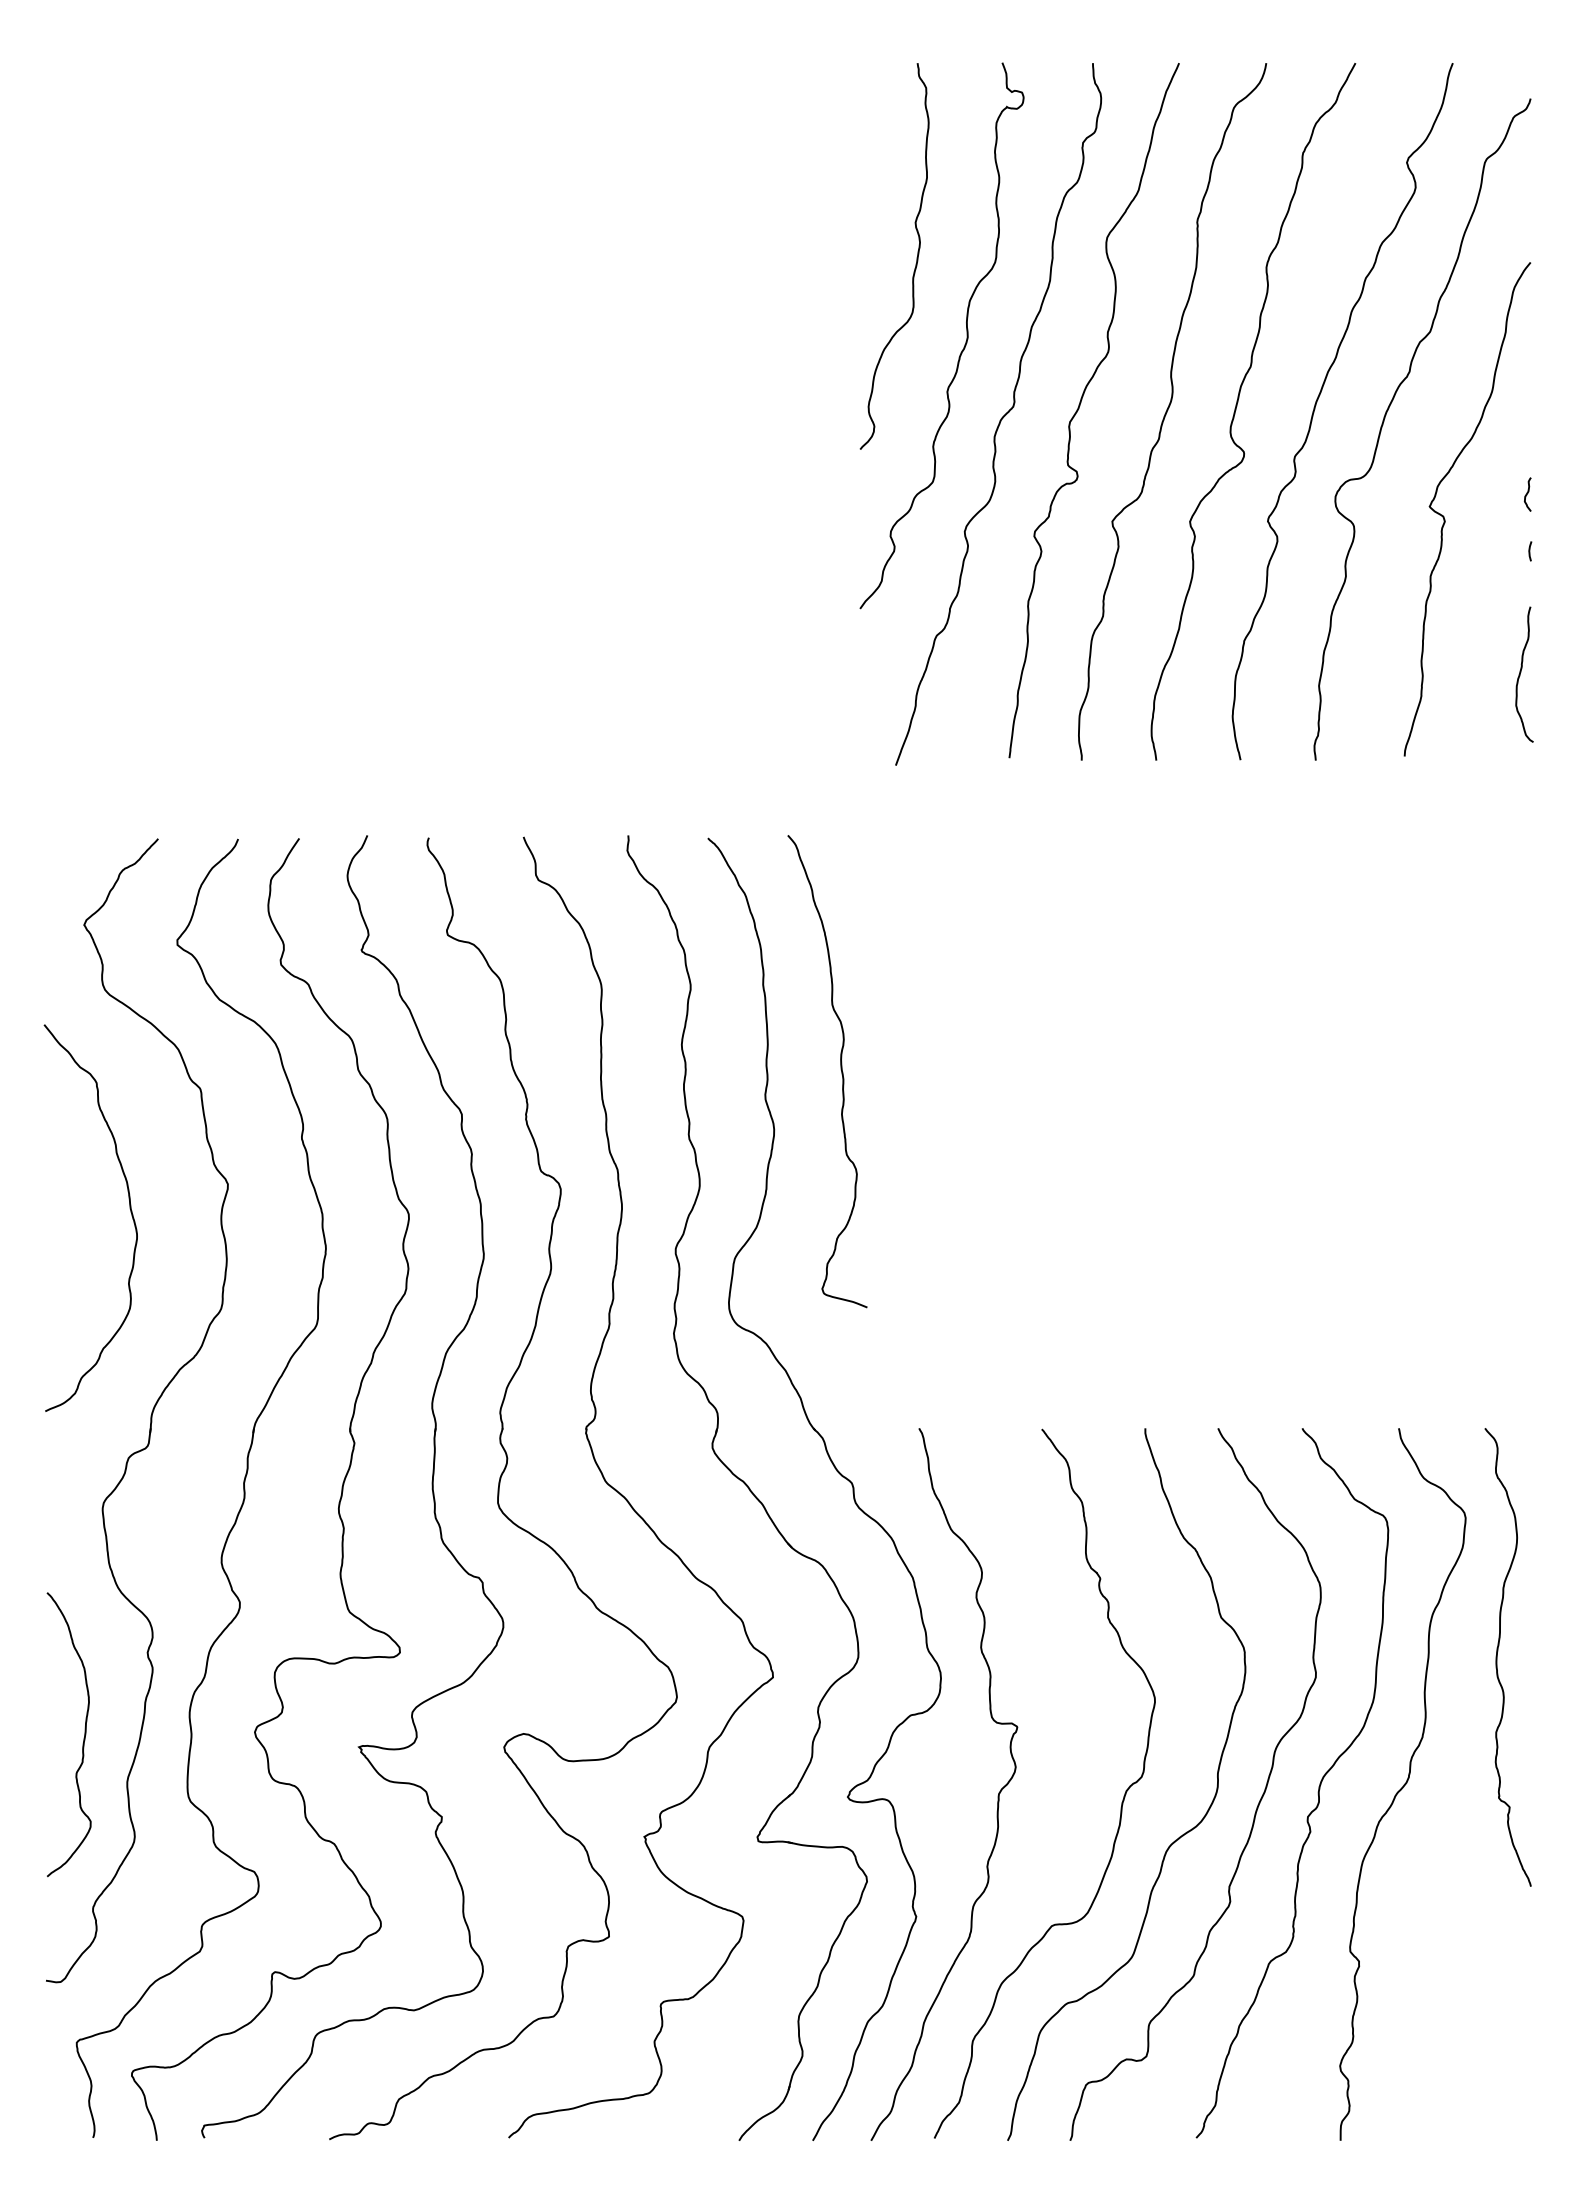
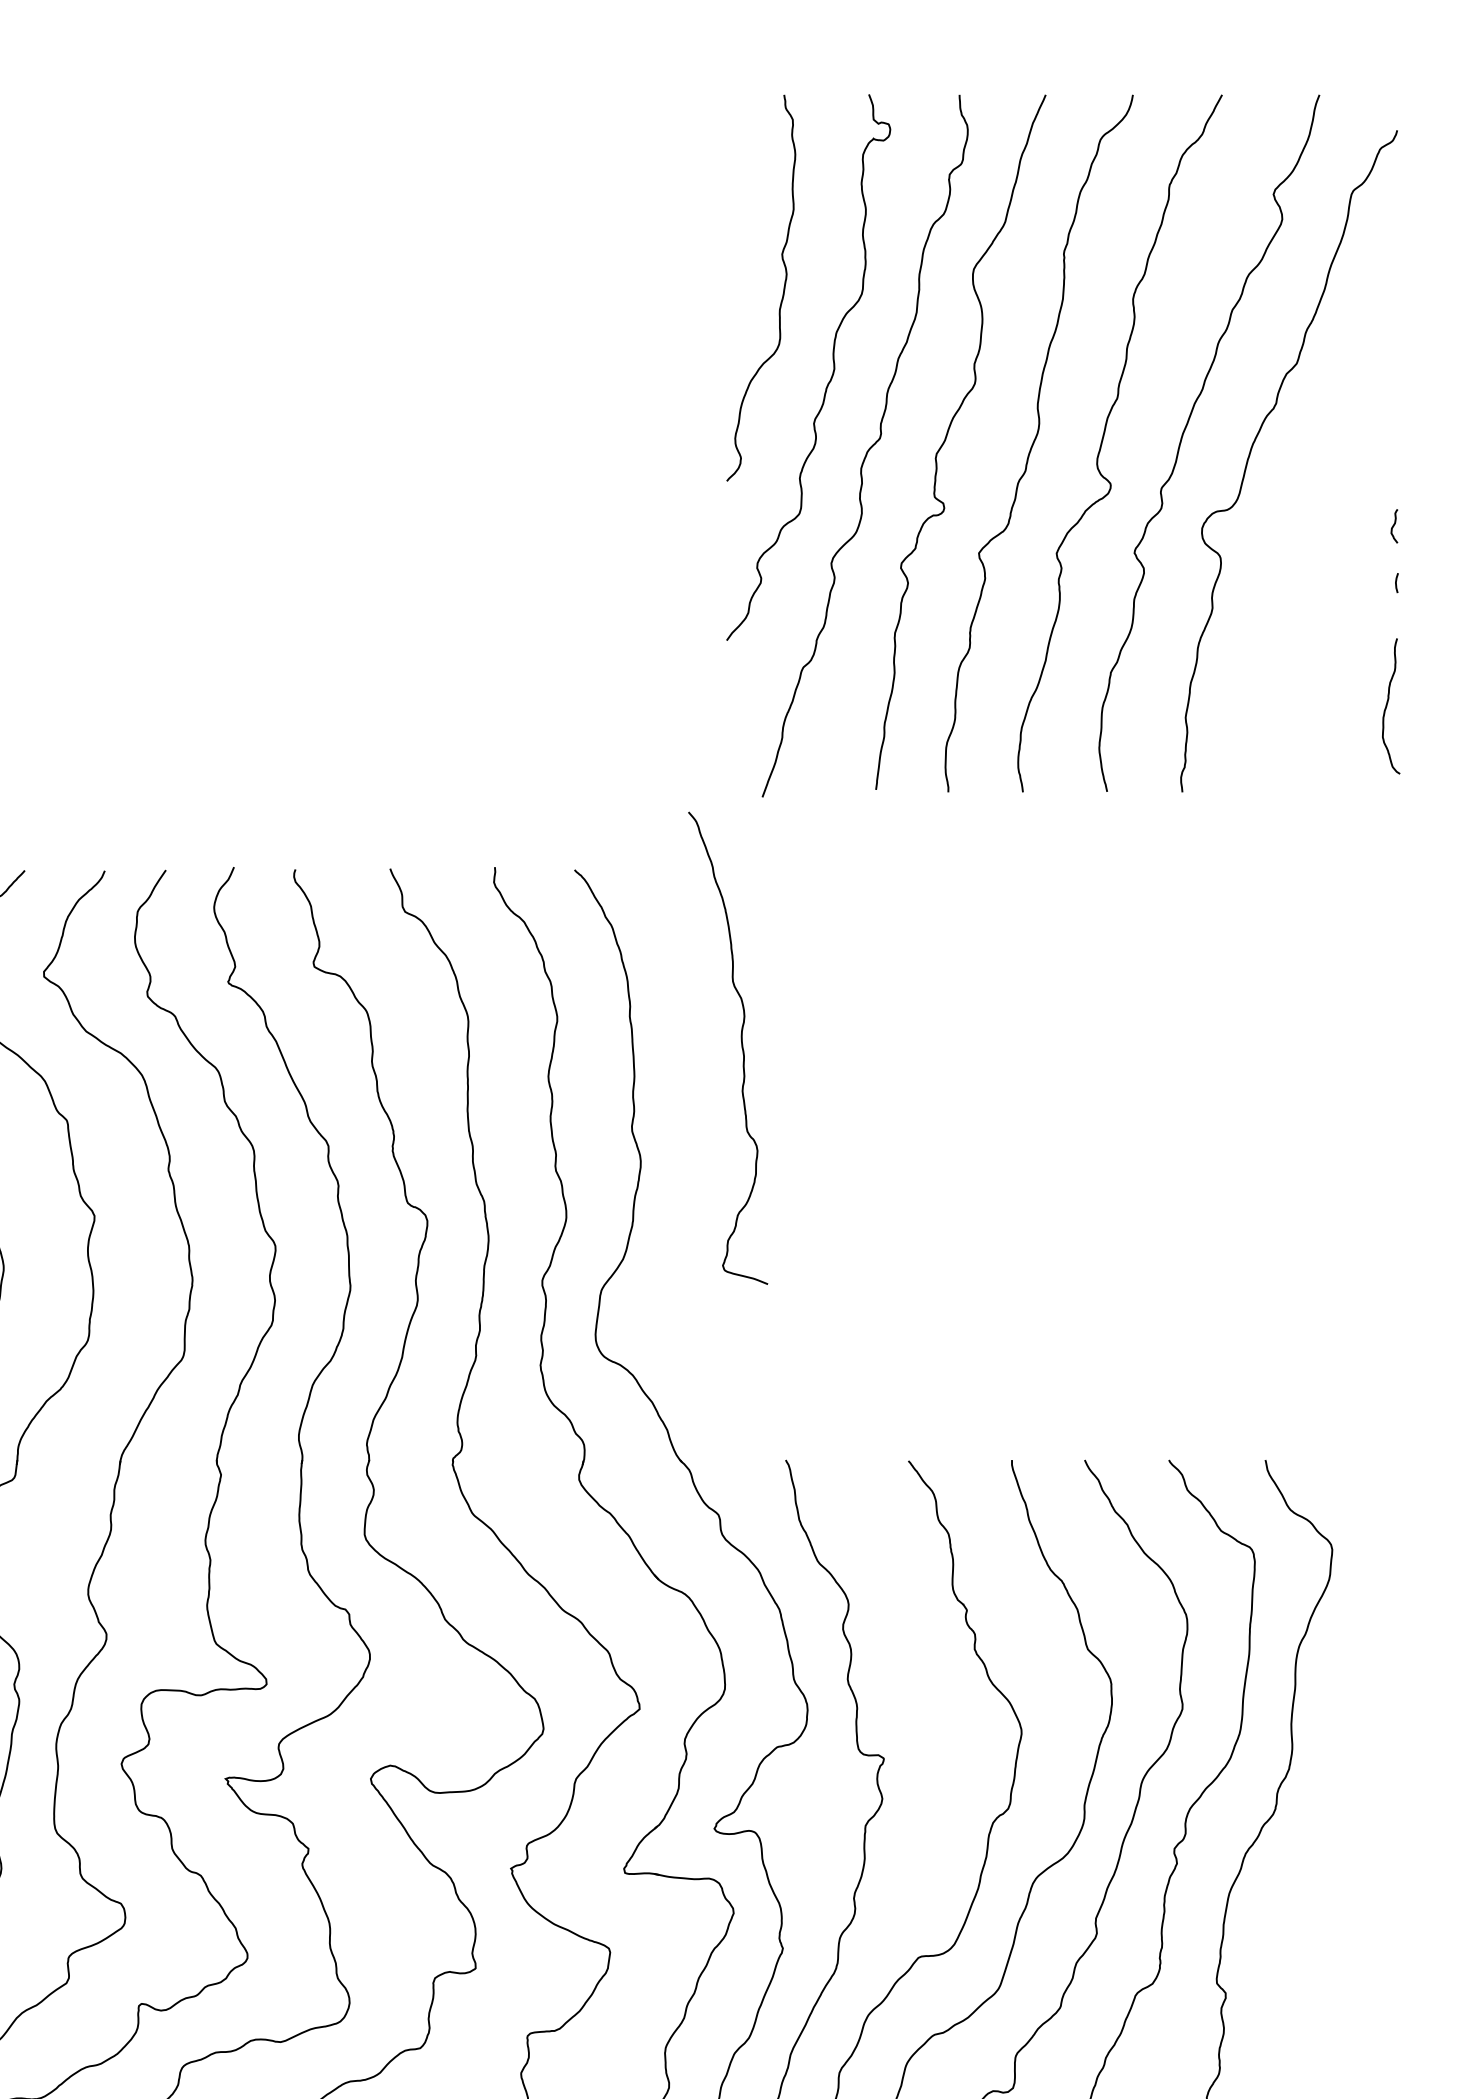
curve: (1444, 516) -> (1311, 548), removed
curve: (840, 1069) -> (741, 1046), moved
curve: (1497, 1657) -> (1364, 1689), removed

